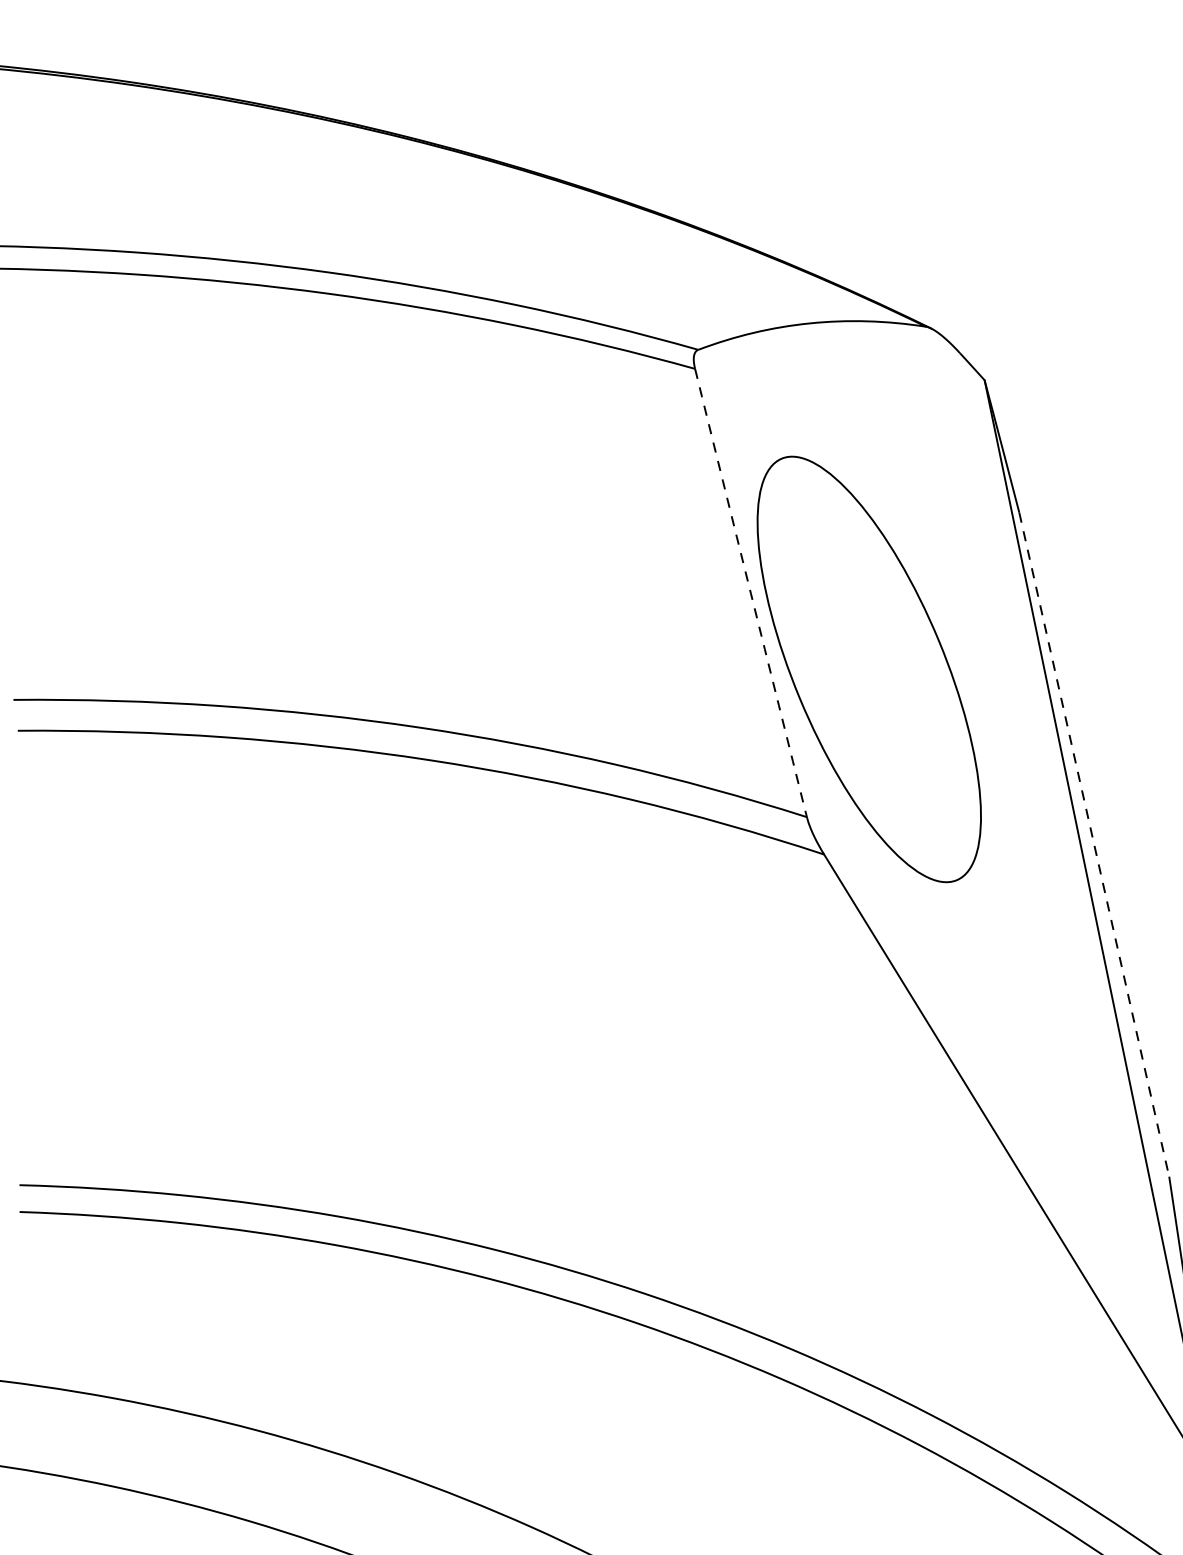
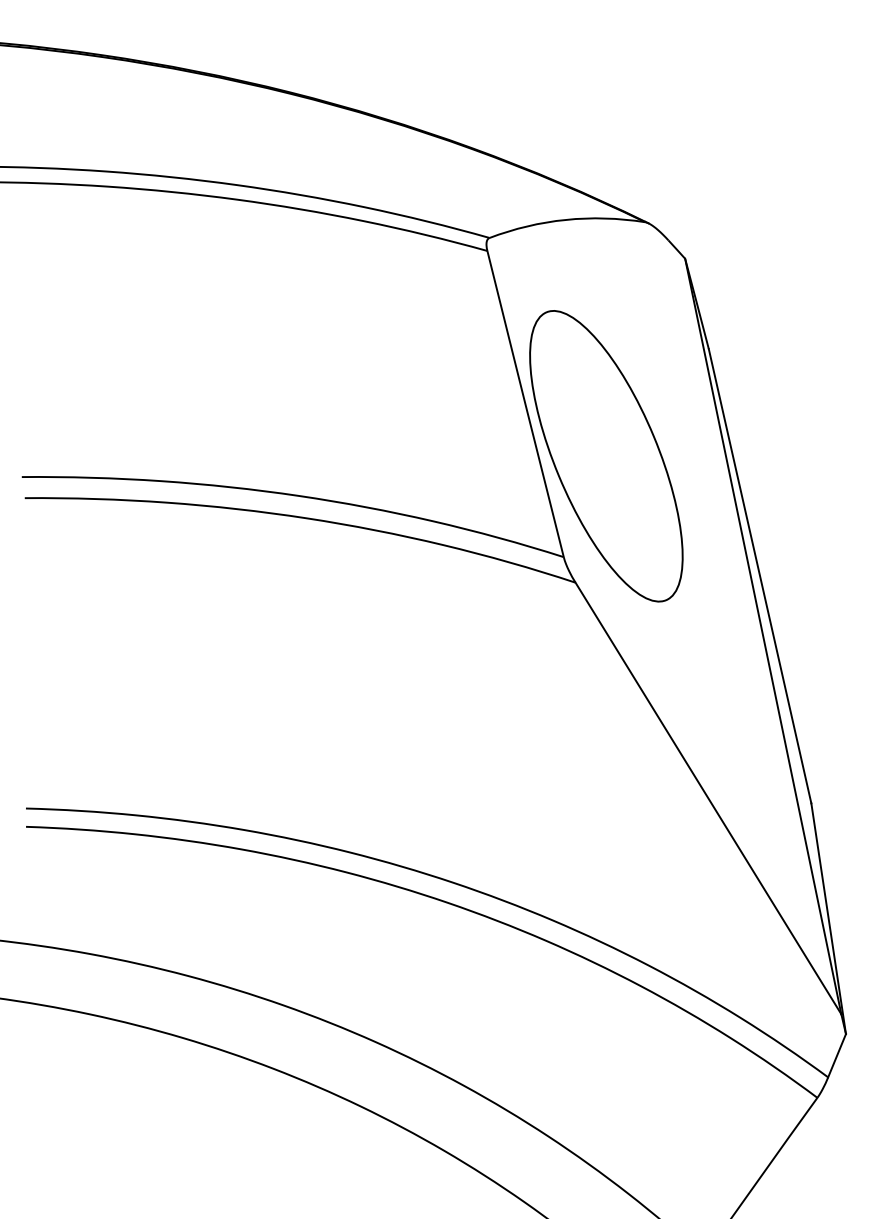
arc: (750, 593) -> (525, 404), dashed -> solid
line: (1094, 845) -> (760, 576), dashed -> solid

